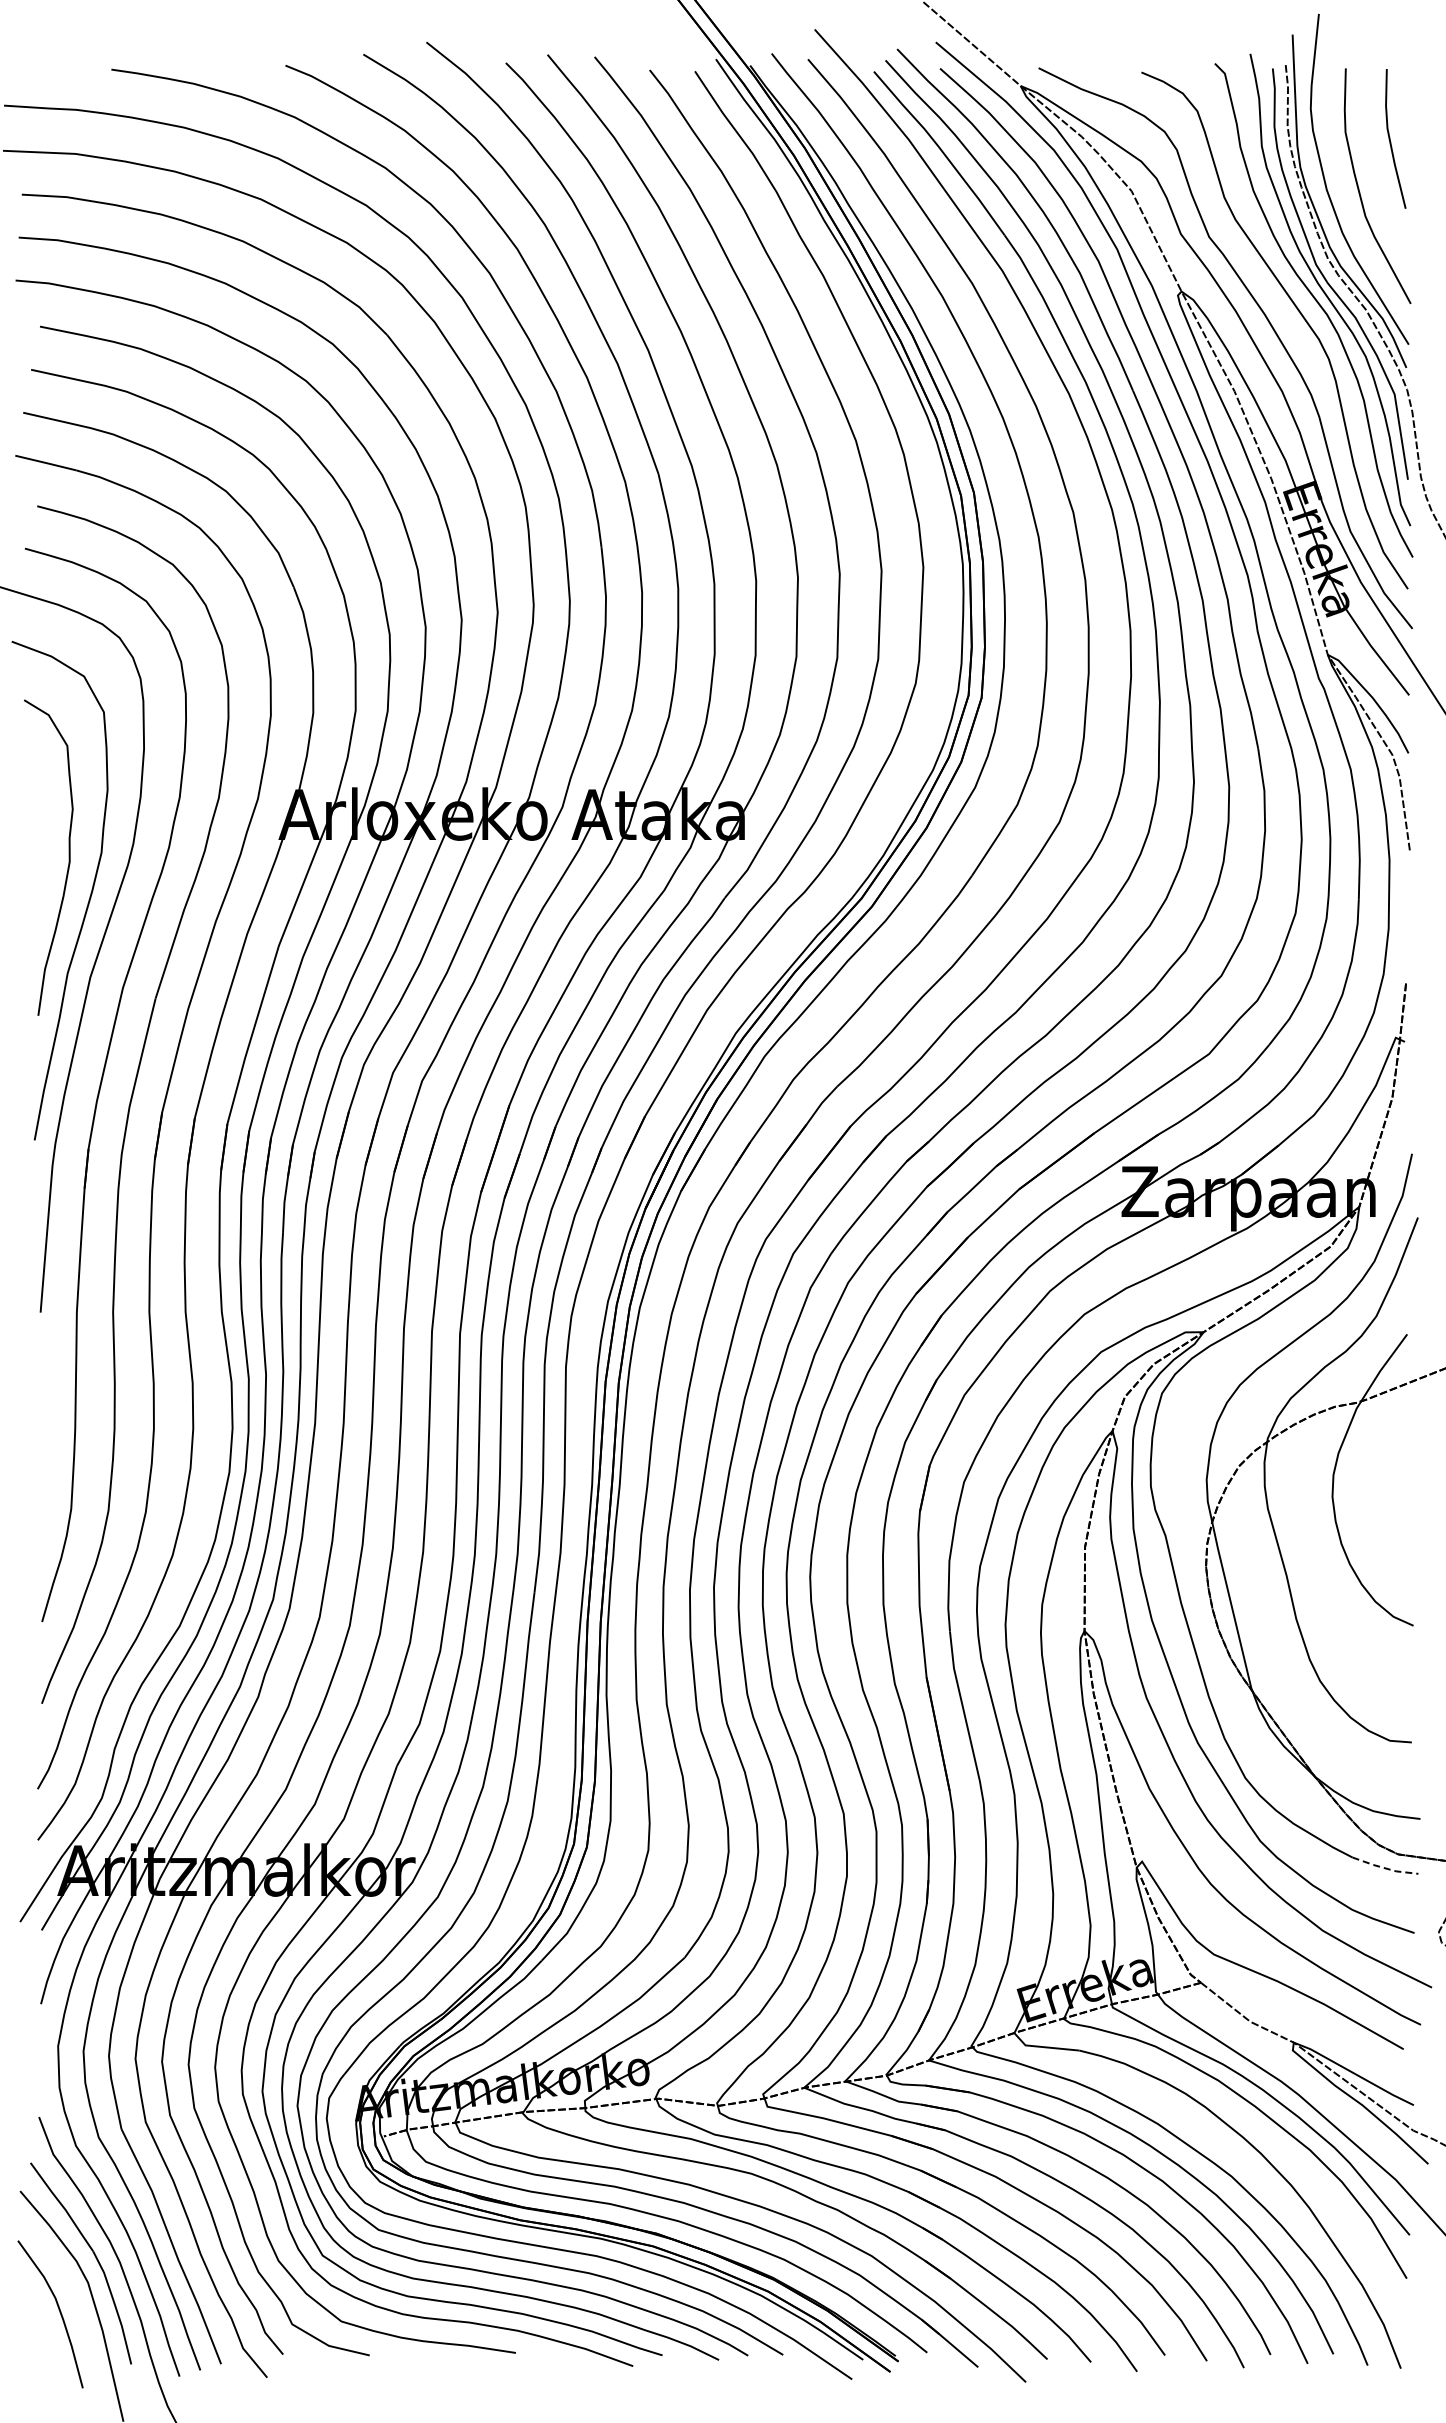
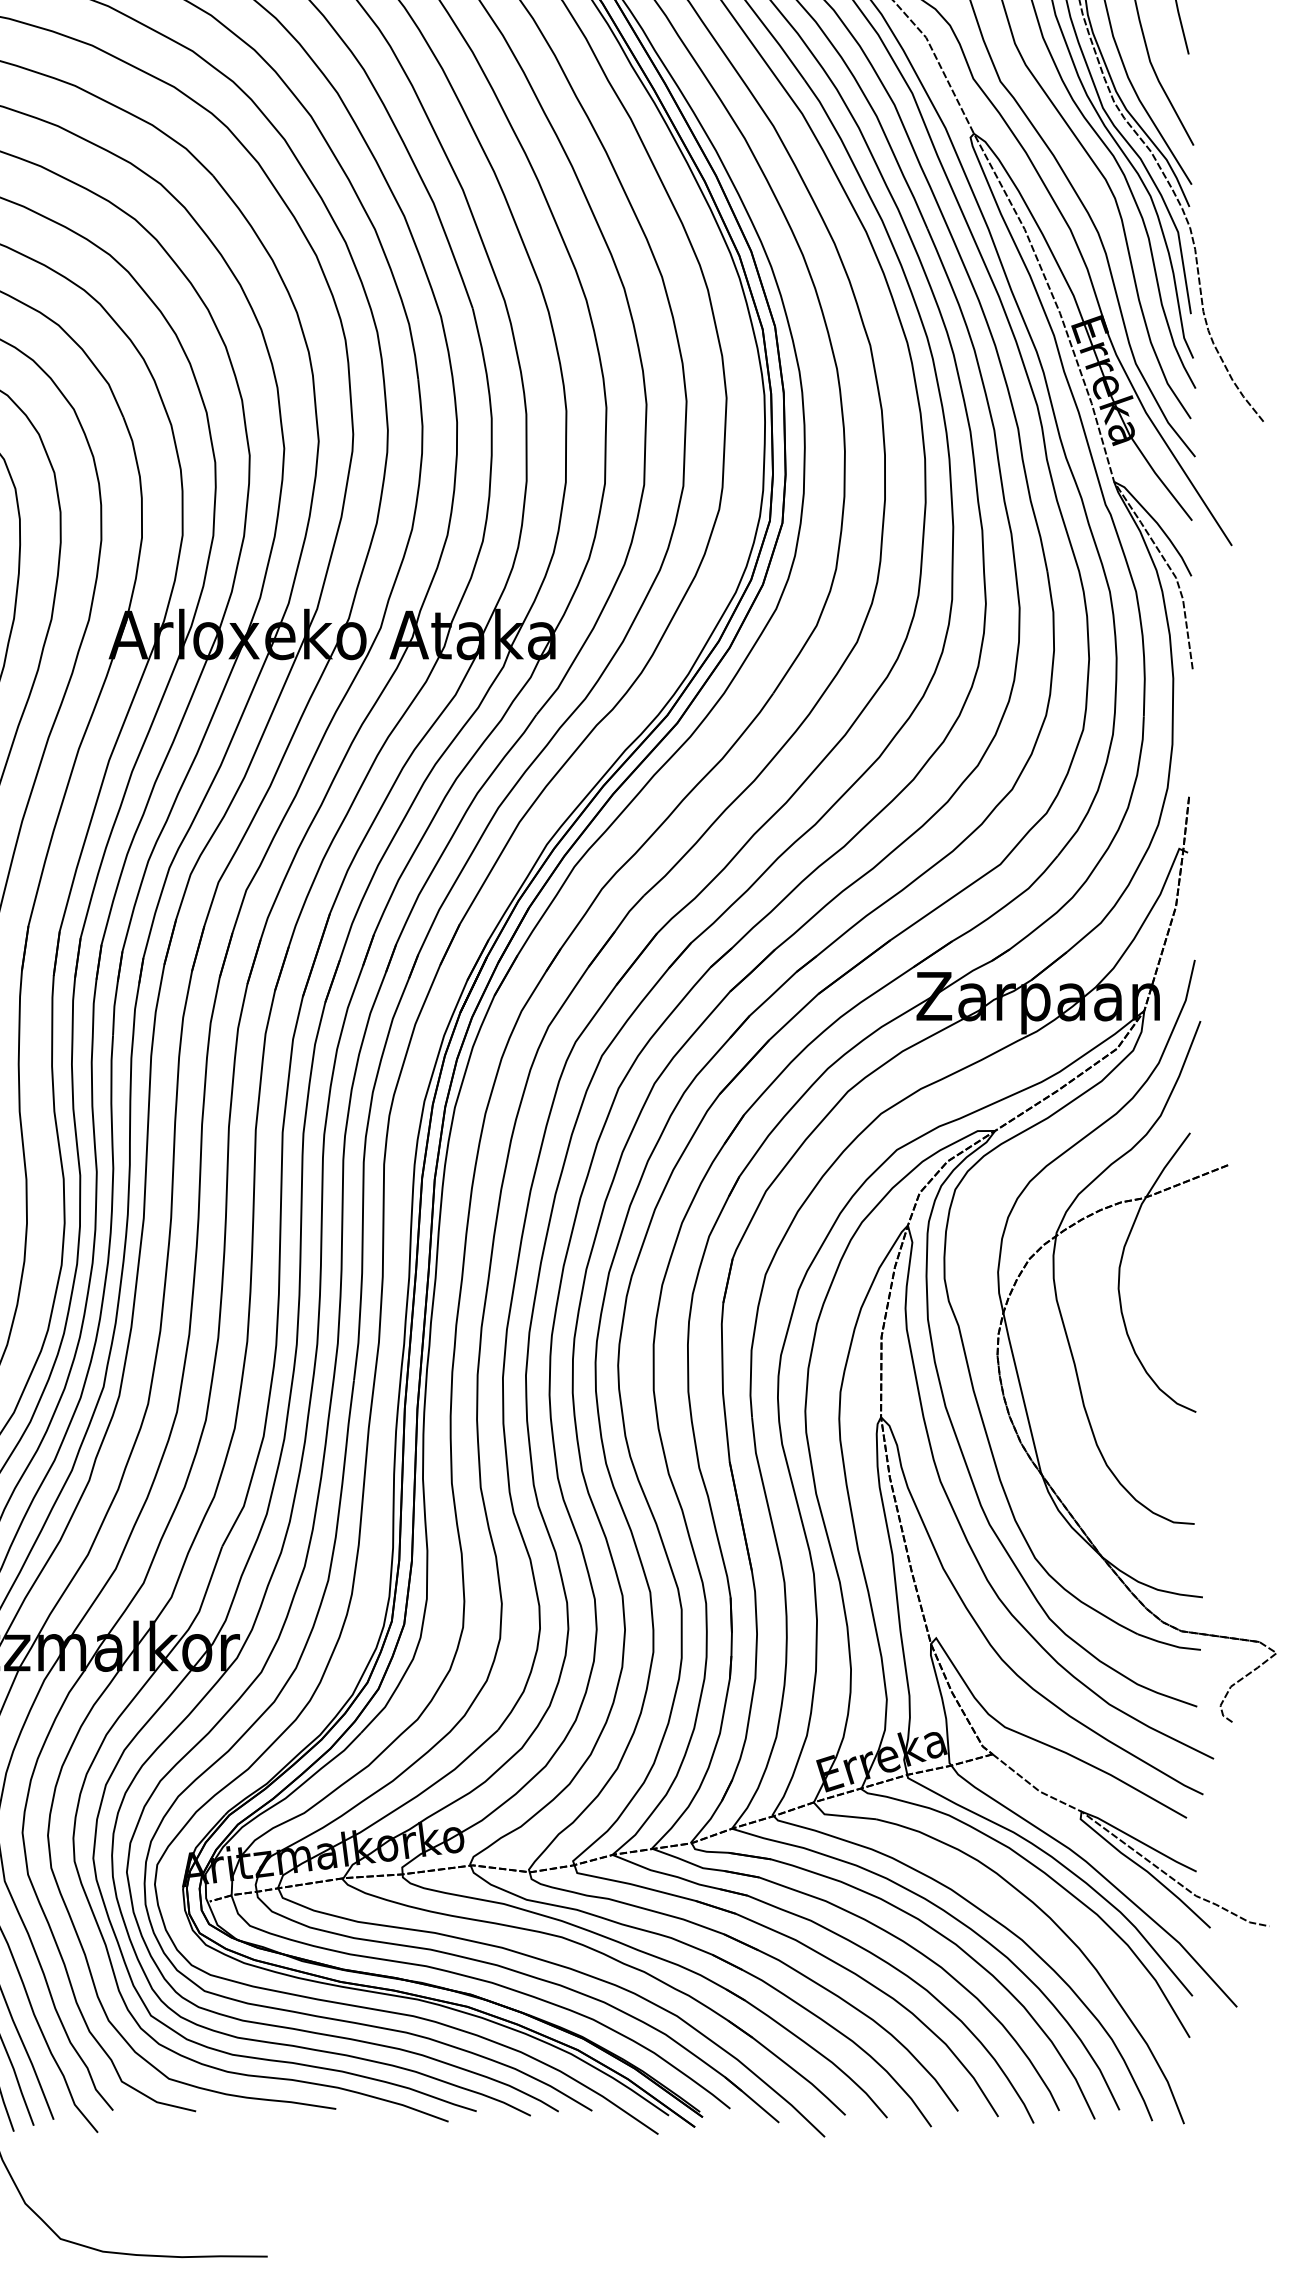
line: (1385, 1868) -> (1169, 1644), dashed -> solid

